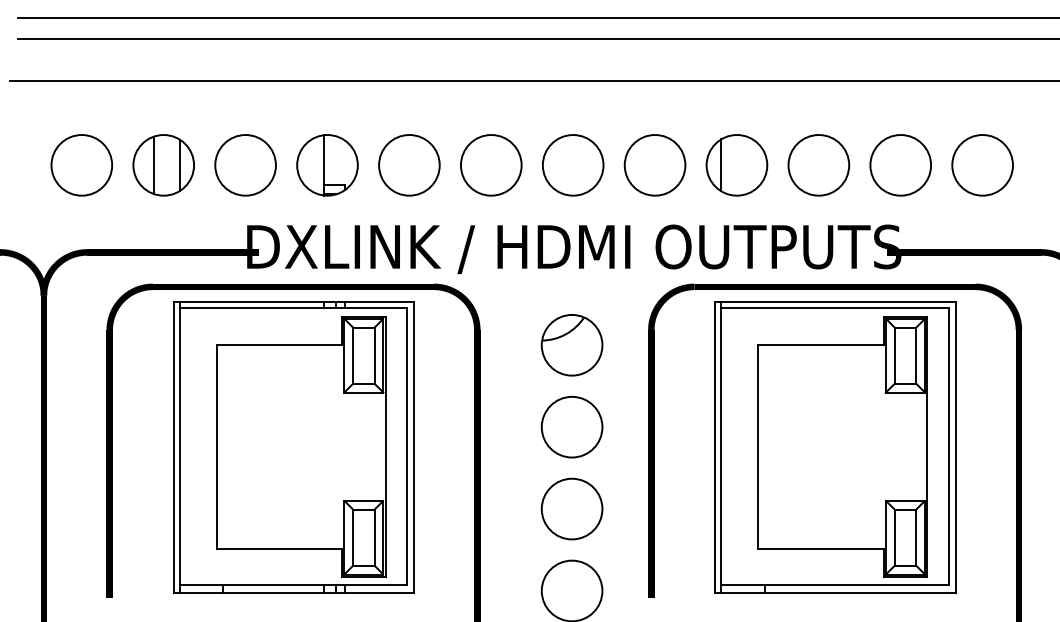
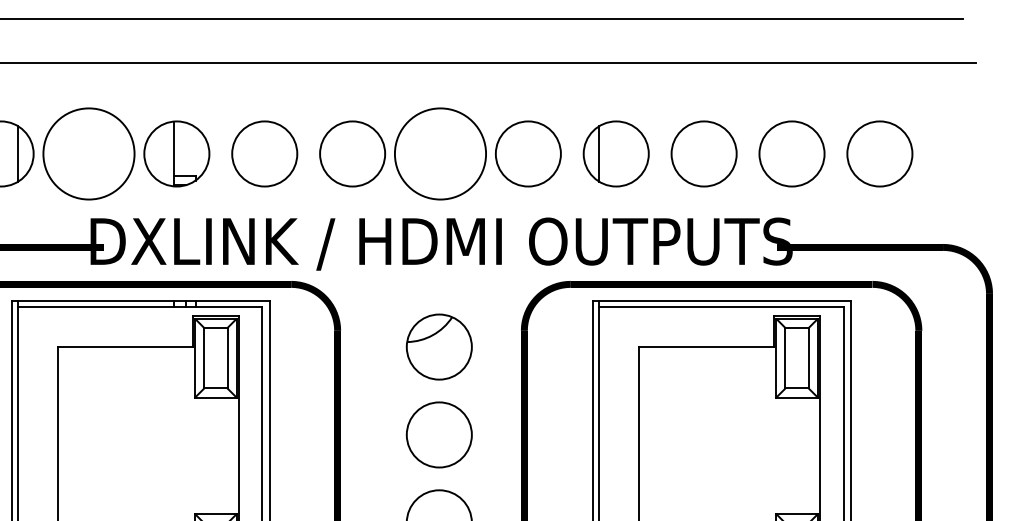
circle: (245, 165) -> (88, 154), size x1.4
circle: (572, 165) -> (439, 154), size x1.4

